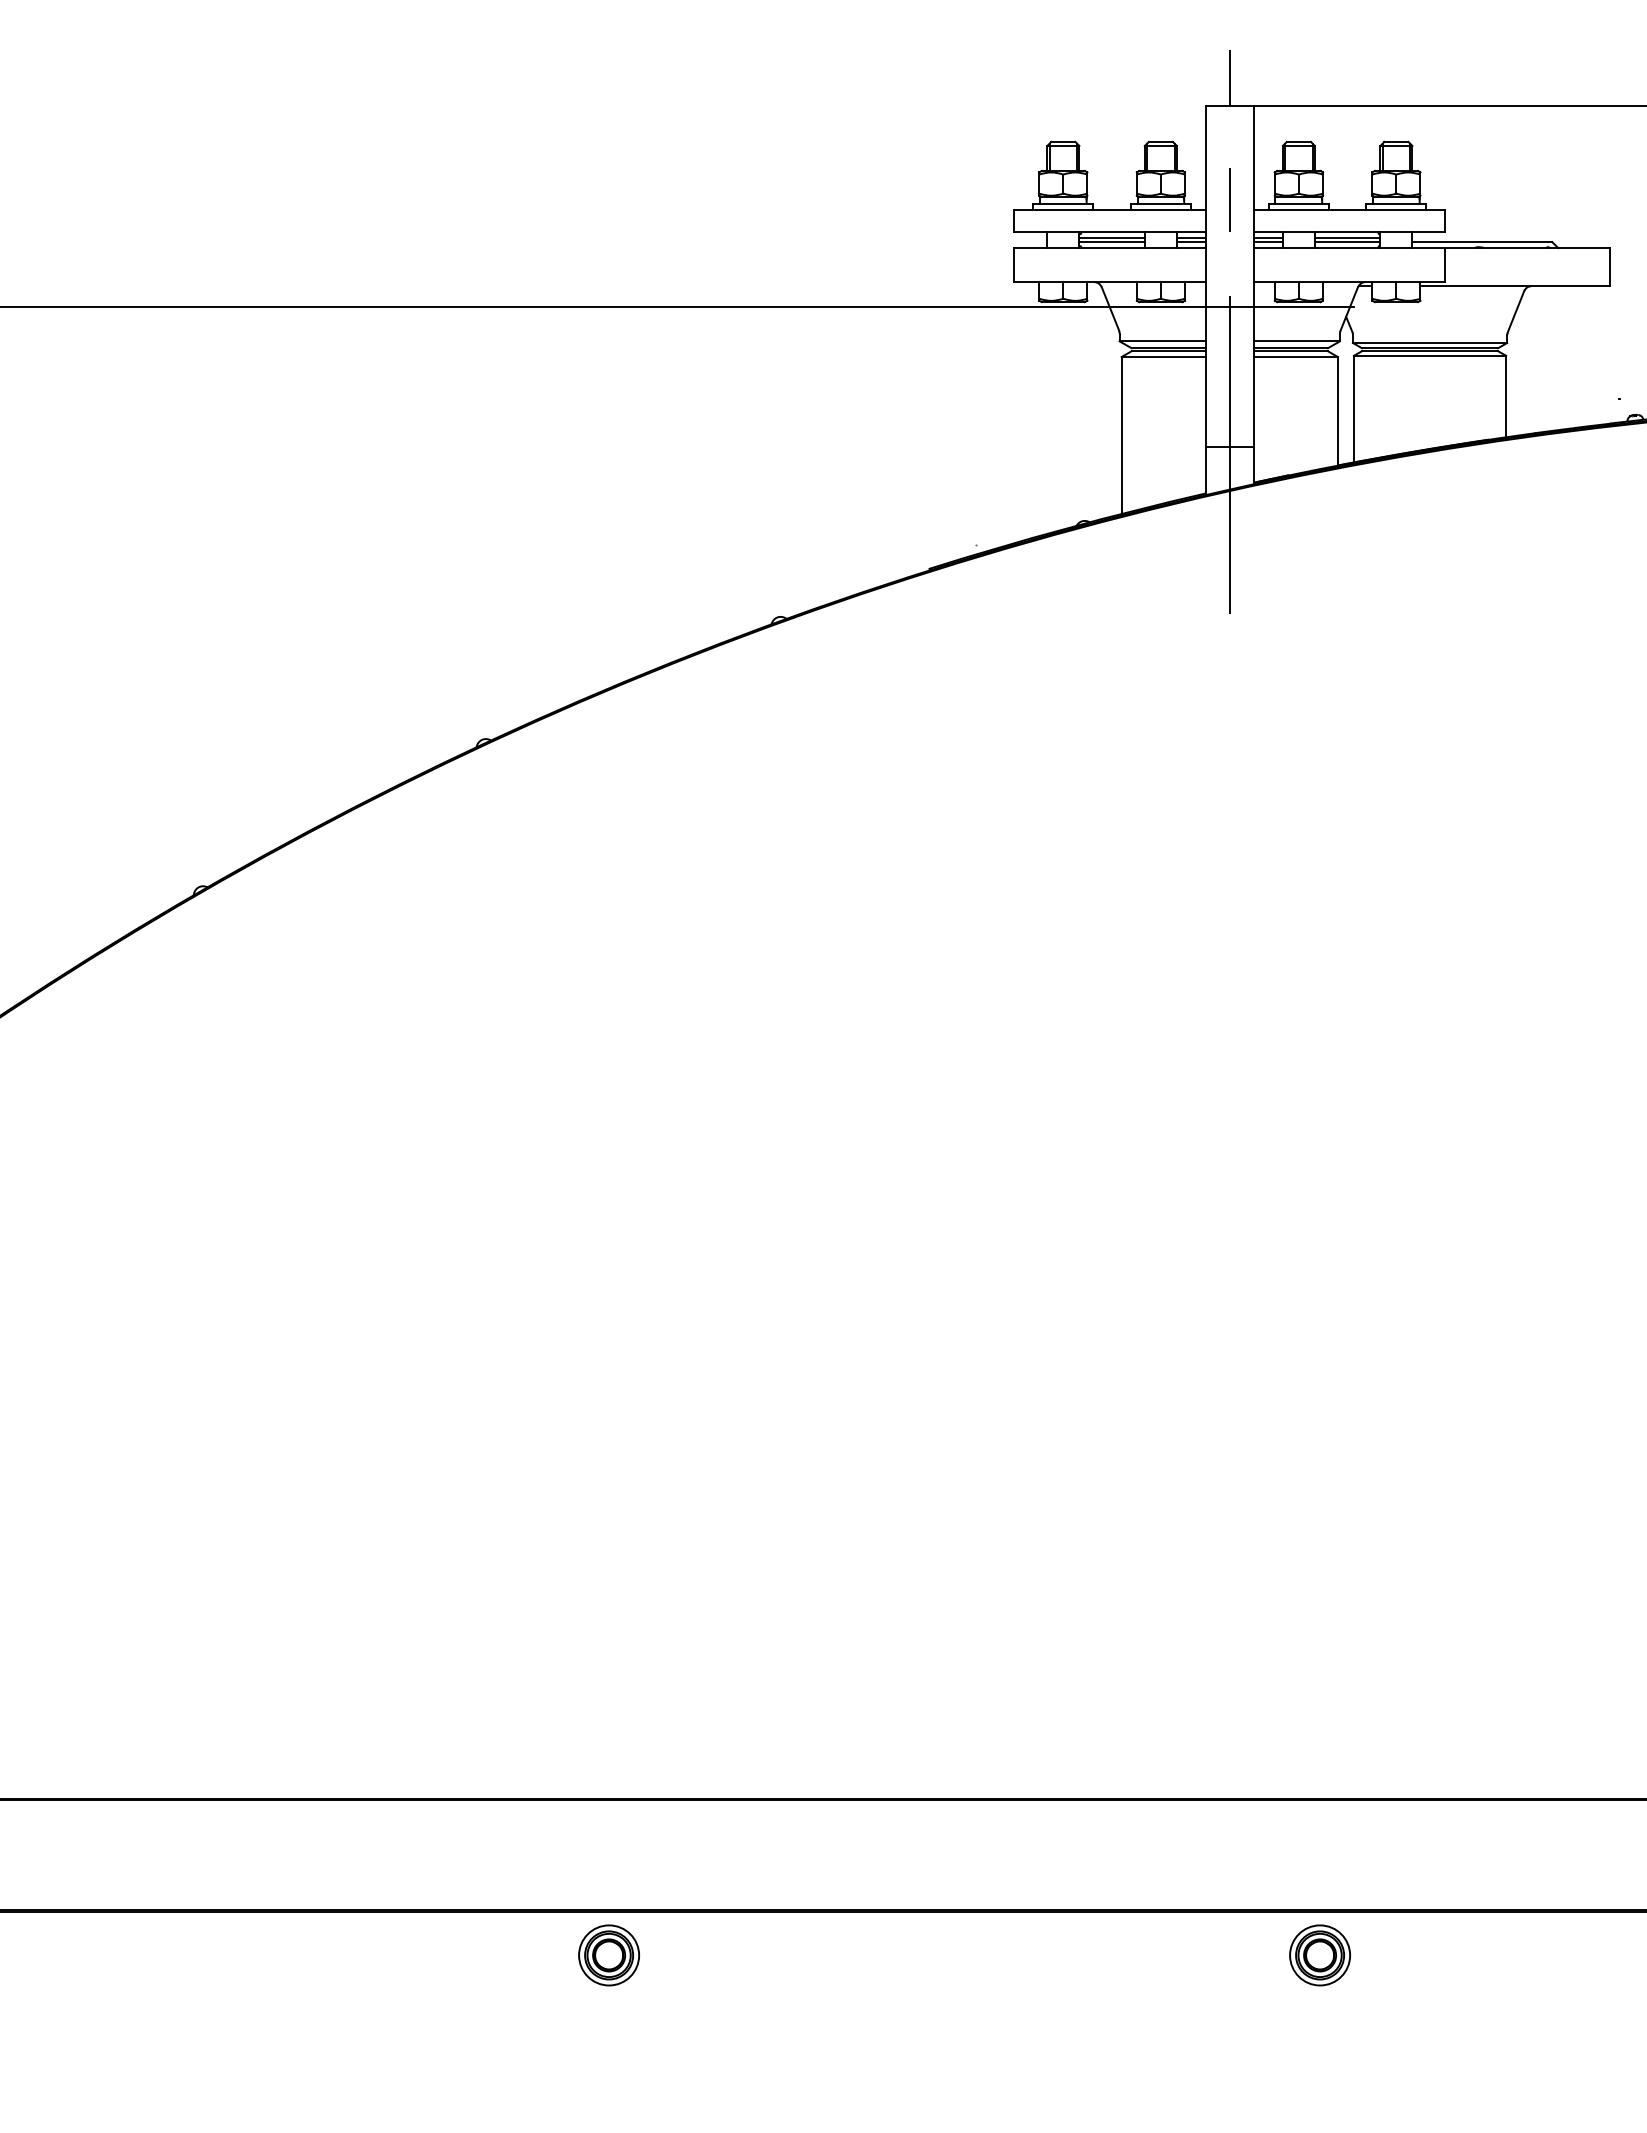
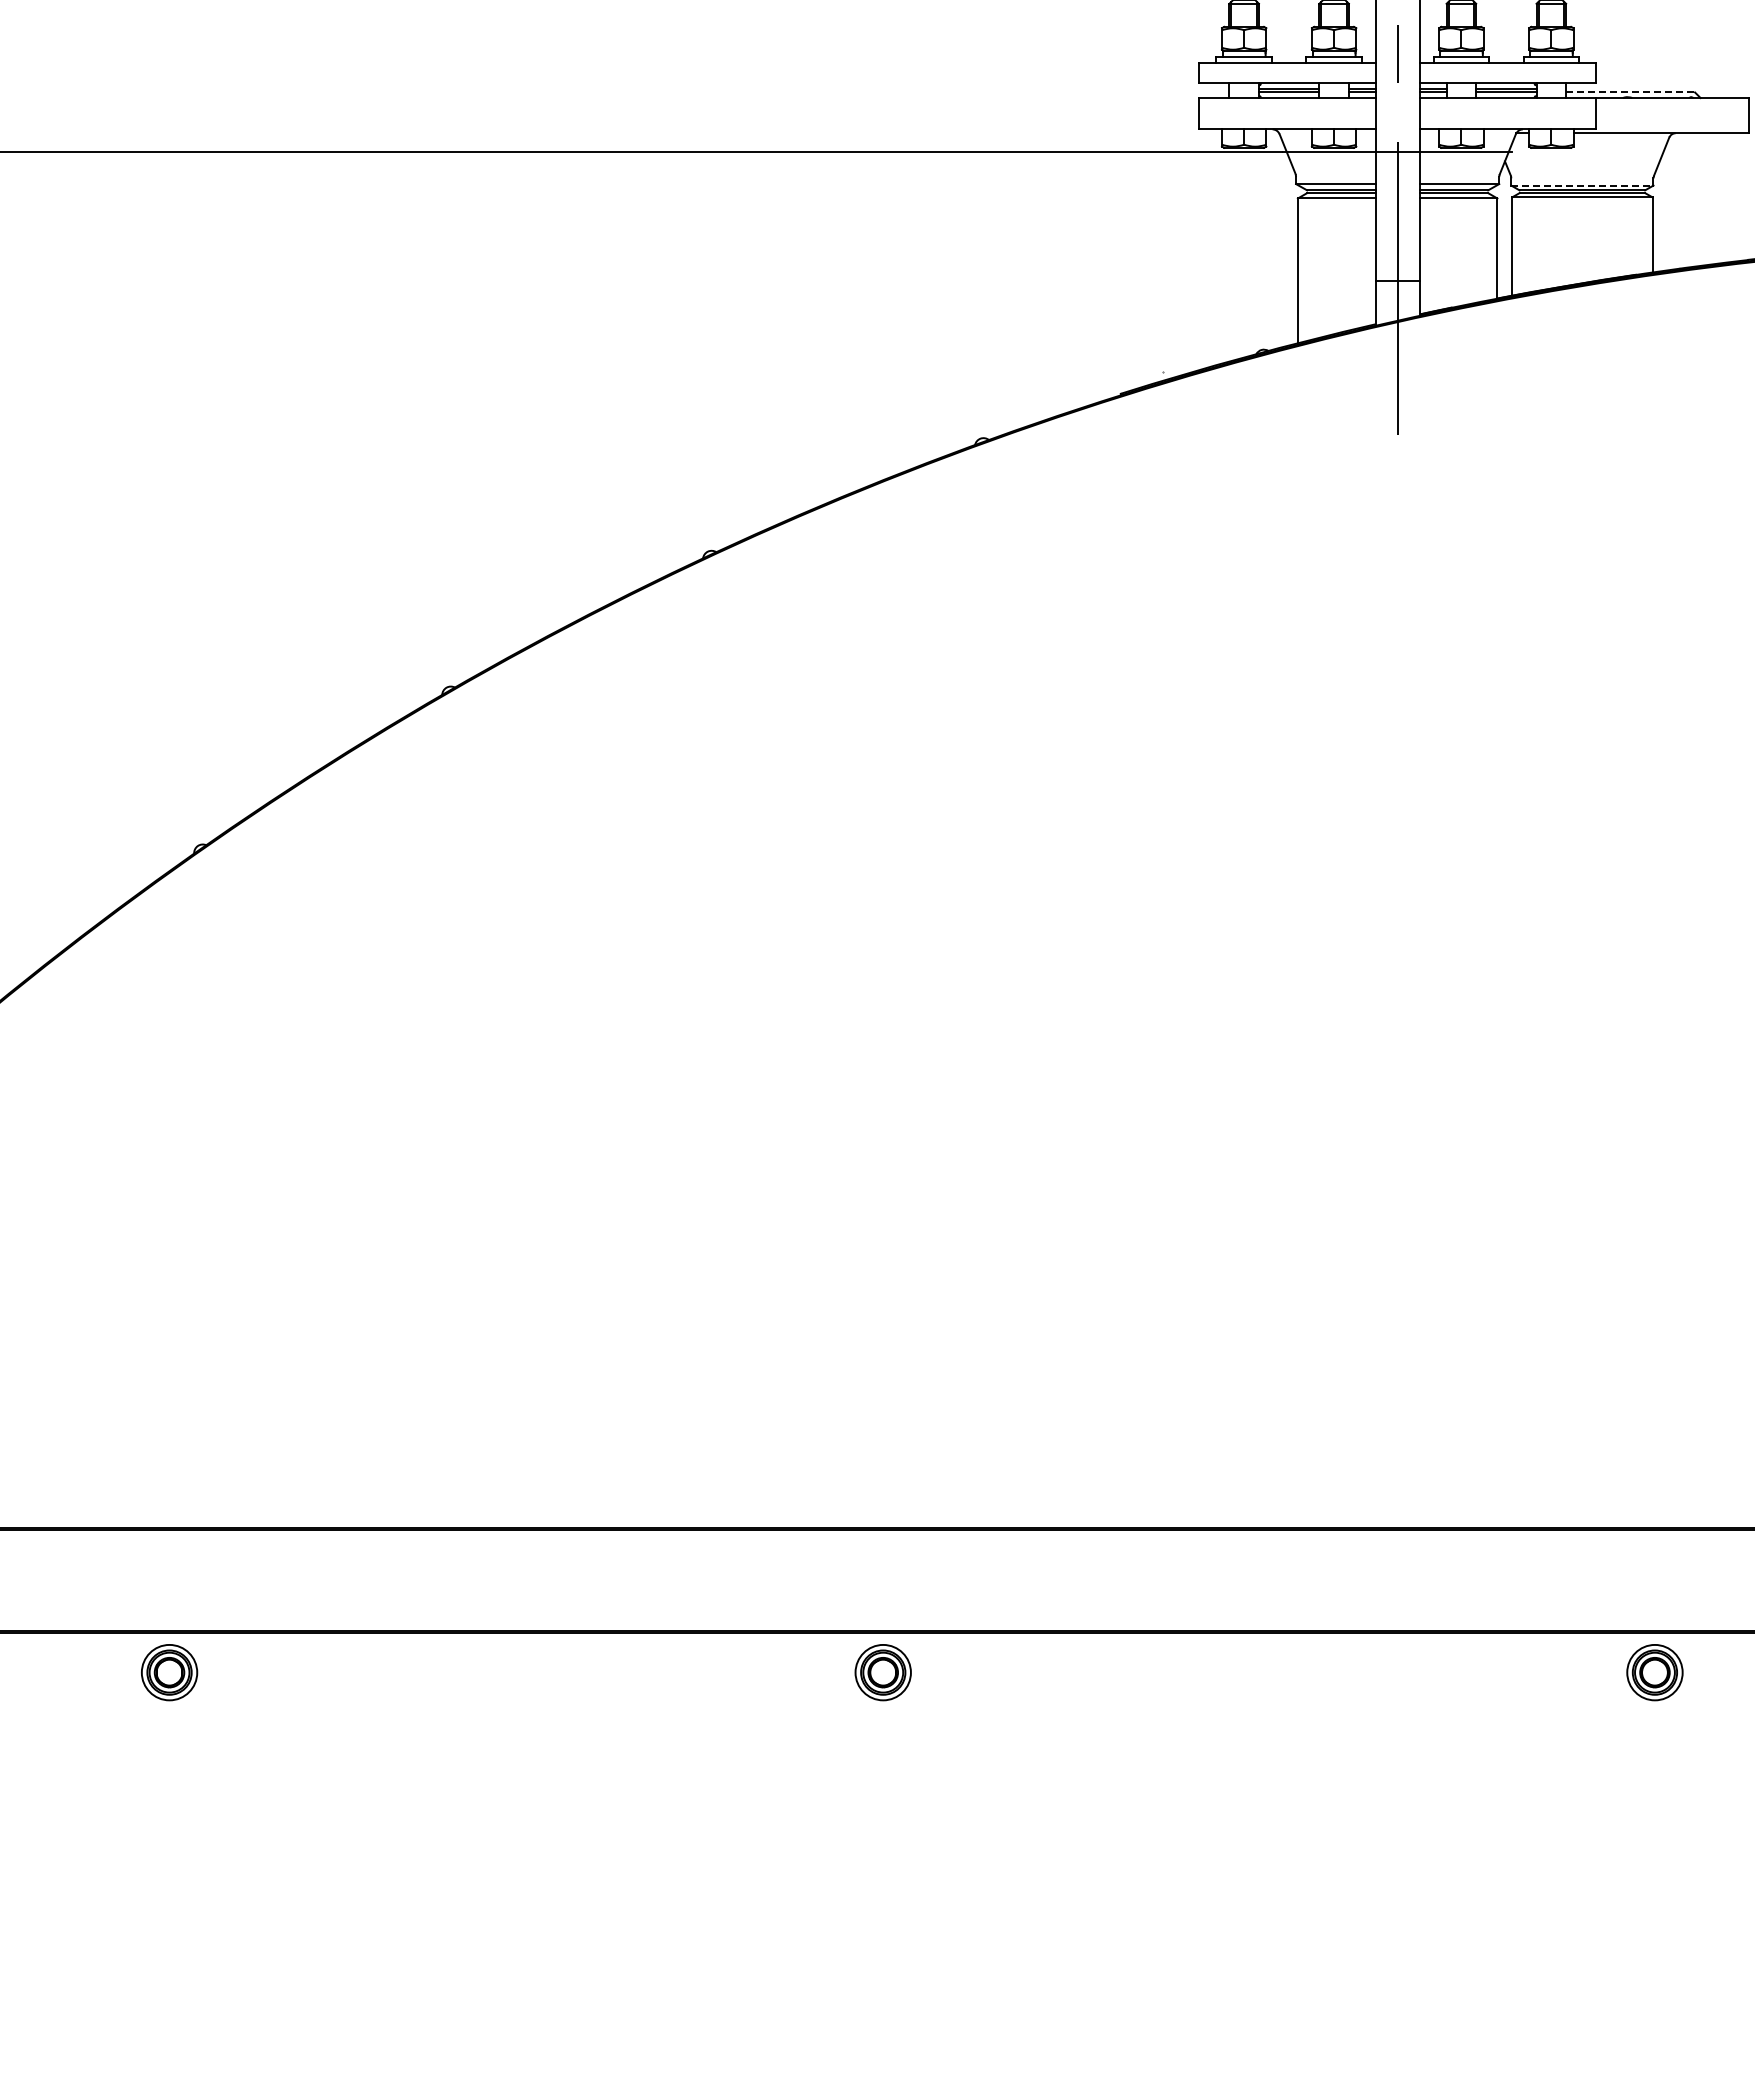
line: (1483, 242) -> (1631, 92), solid -> dashed
line: (1430, 342) -> (1582, 185), solid -> dashed
part: (608, 1955) -> (882, 1672), moved
part: (1319, 1955) -> (1654, 1672), moved

